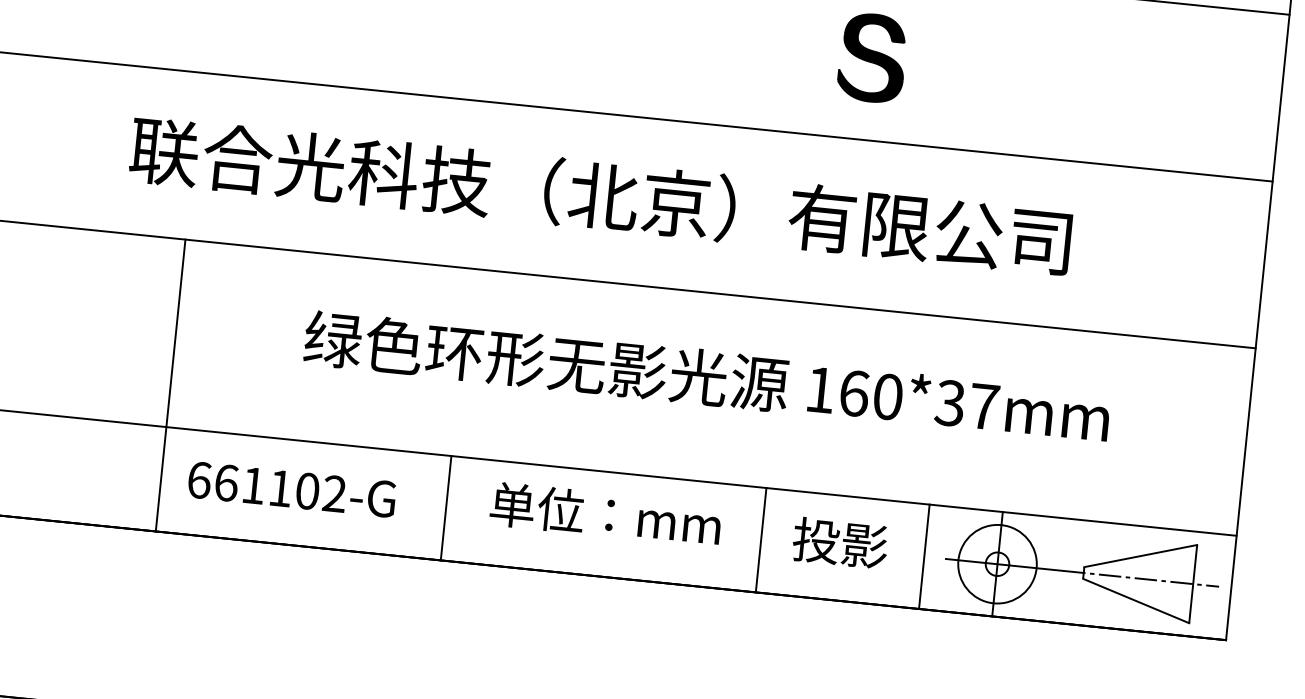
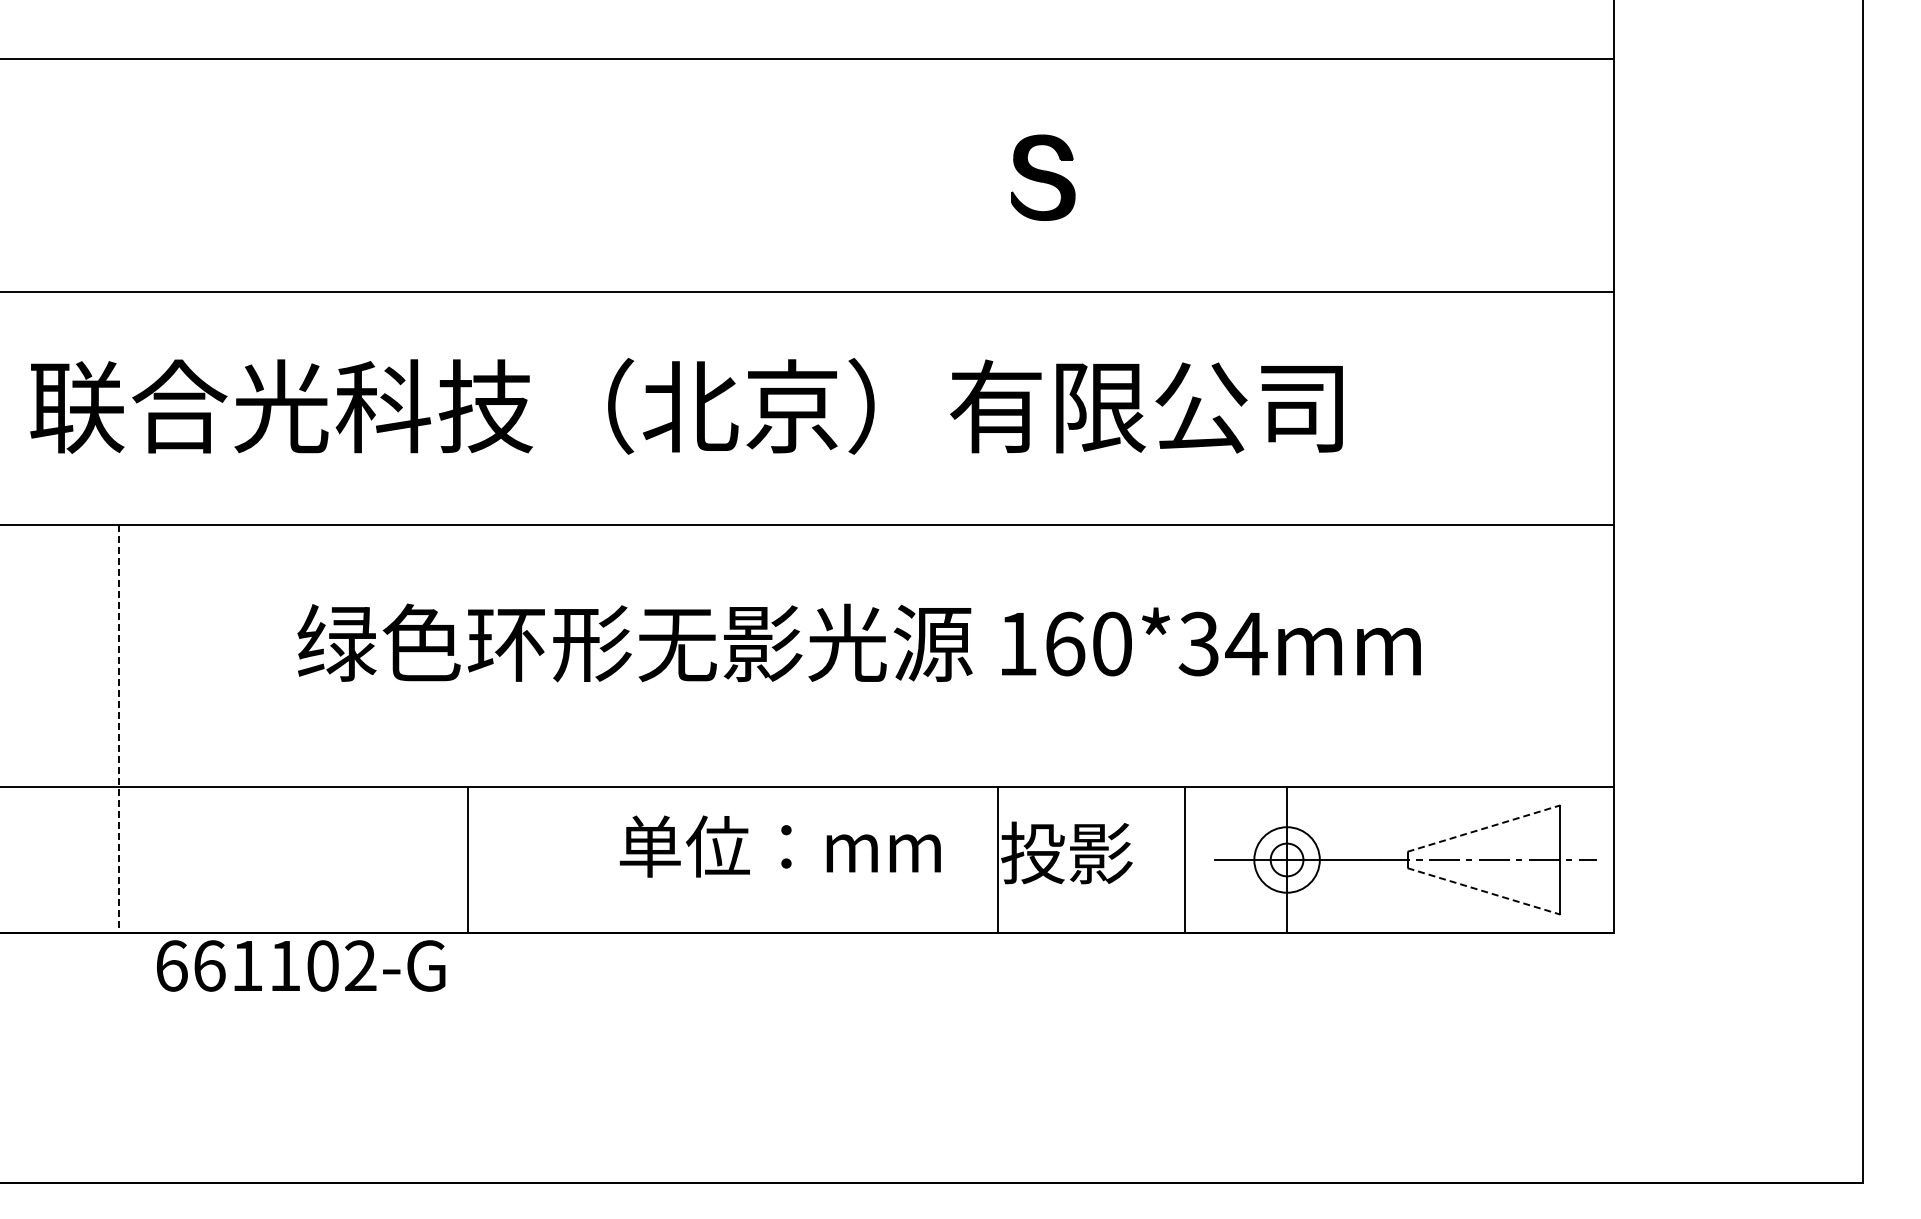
part: (872, 57) -> (1043, 177), size x0.7
line: (170, 385) -> (118, 729), solid -> dashed
text: (984, 406) -> (1246, 643), 160*37mm -> 160*34mm
text: (292, 489) -> (301, 965), moved
line: (445, 507) -> (467, 859), moved
text: (605, 514) -> (780, 846), moved
line: (760, 539) -> (997, 859), moved
line: (1140, 555) -> (1483, 828), solid -> dashed
circle: (997, 563) -> (1286, 859), size x0.6
line: (1135, 601) -> (1483, 891), solid -> dashed

